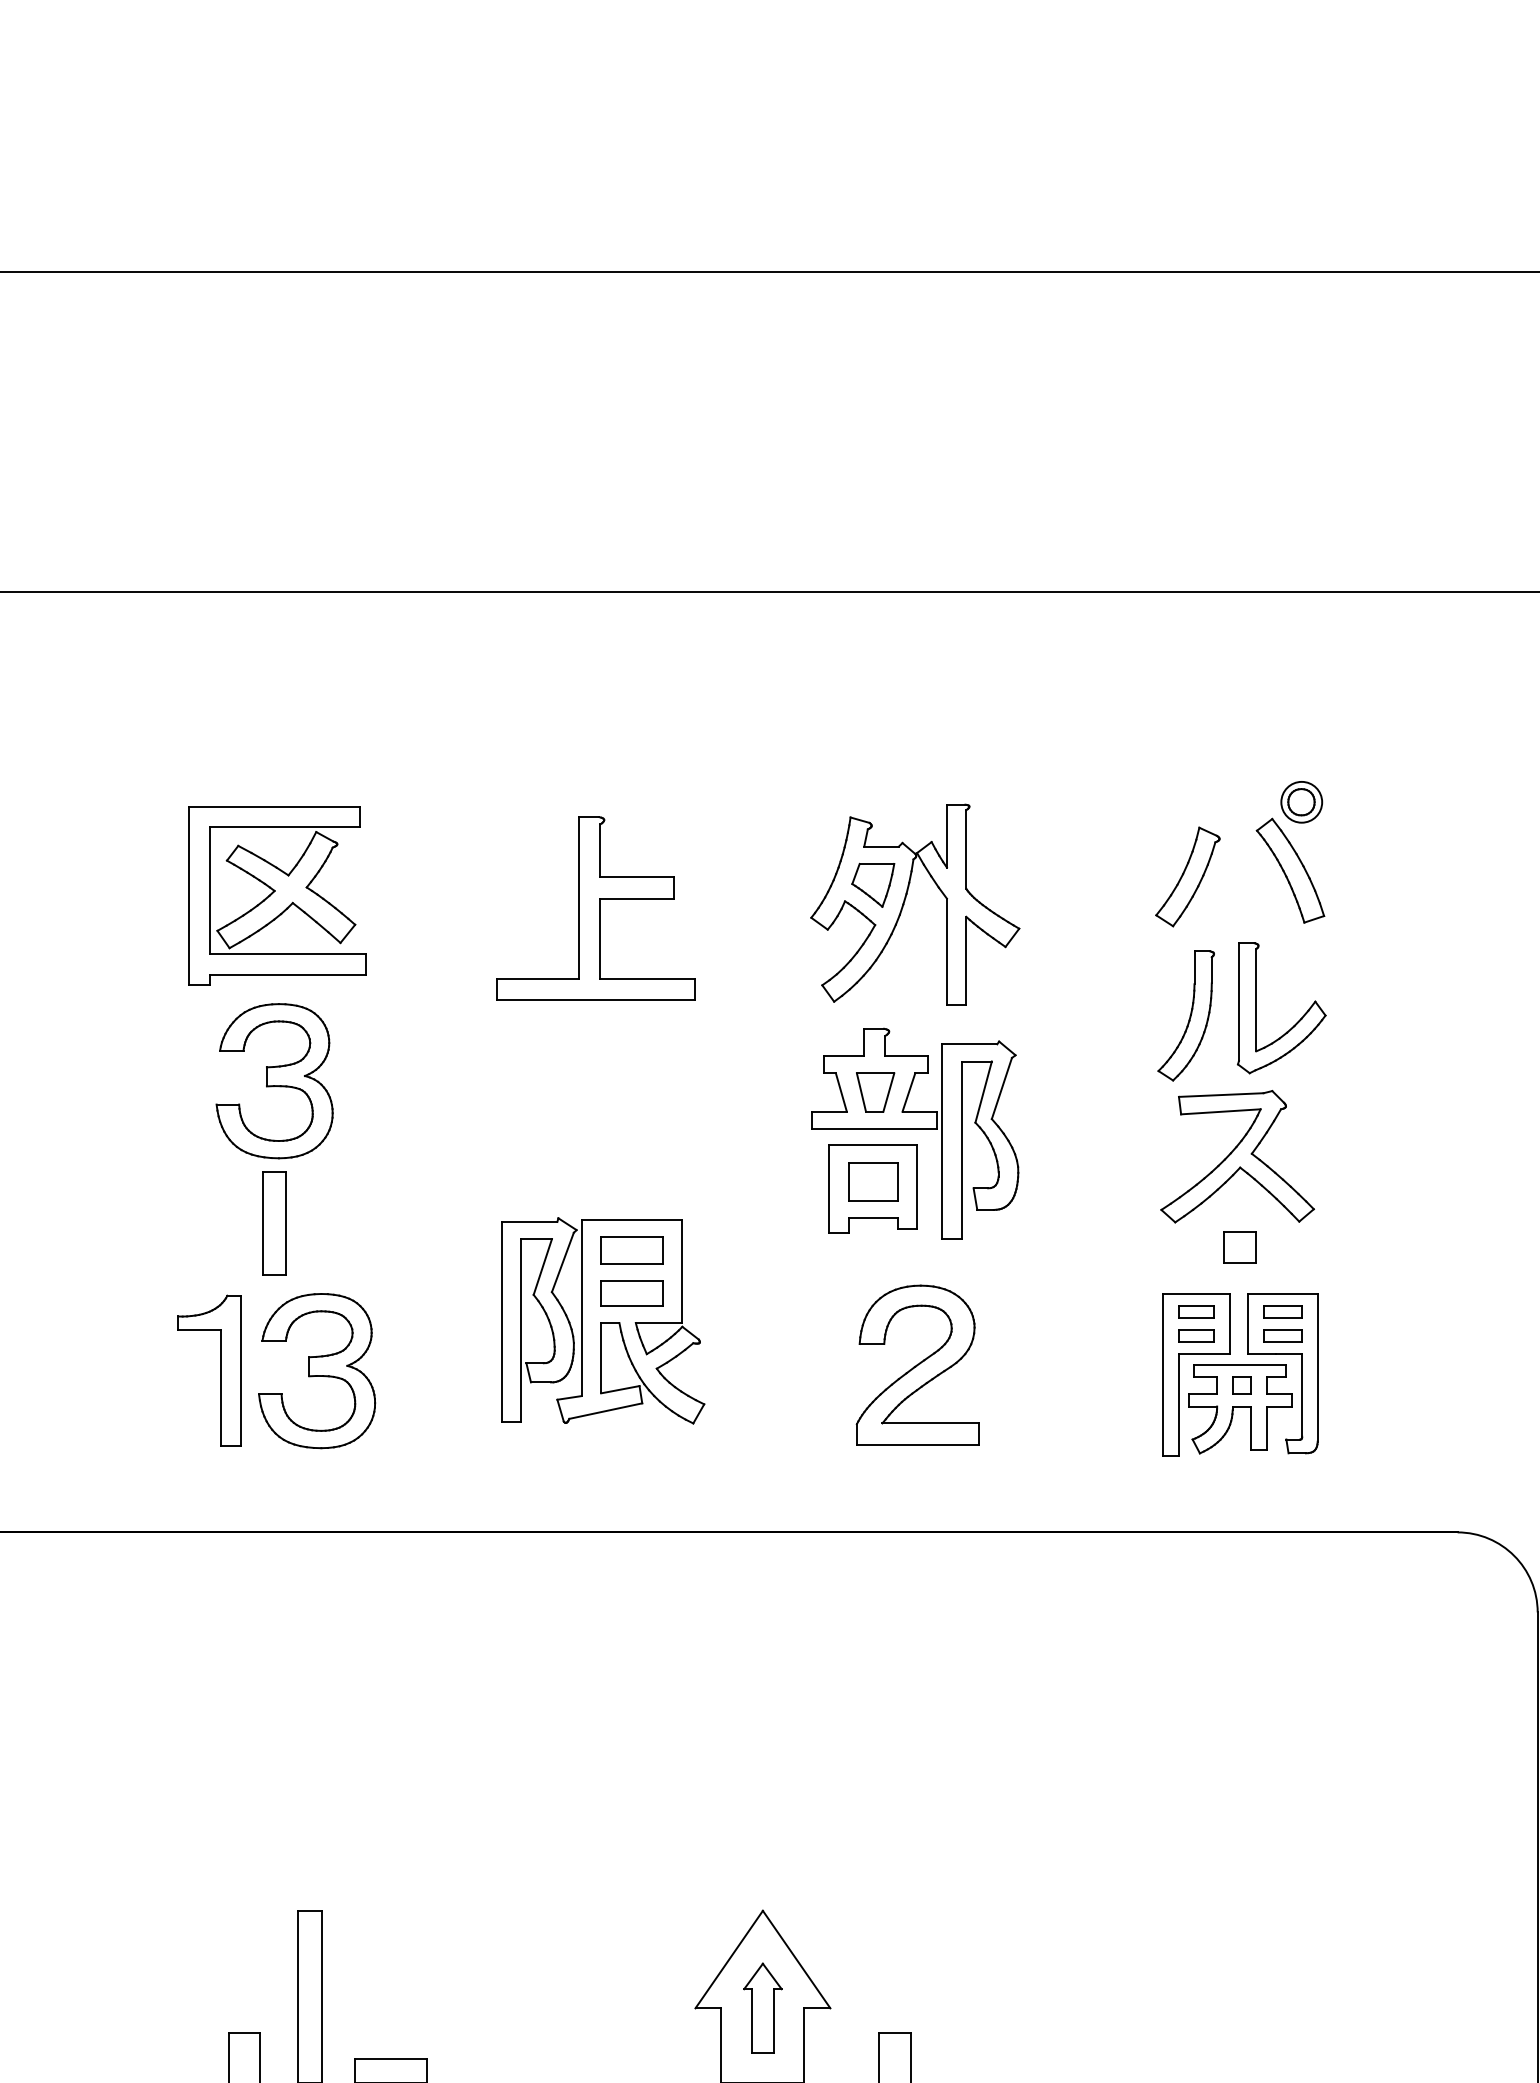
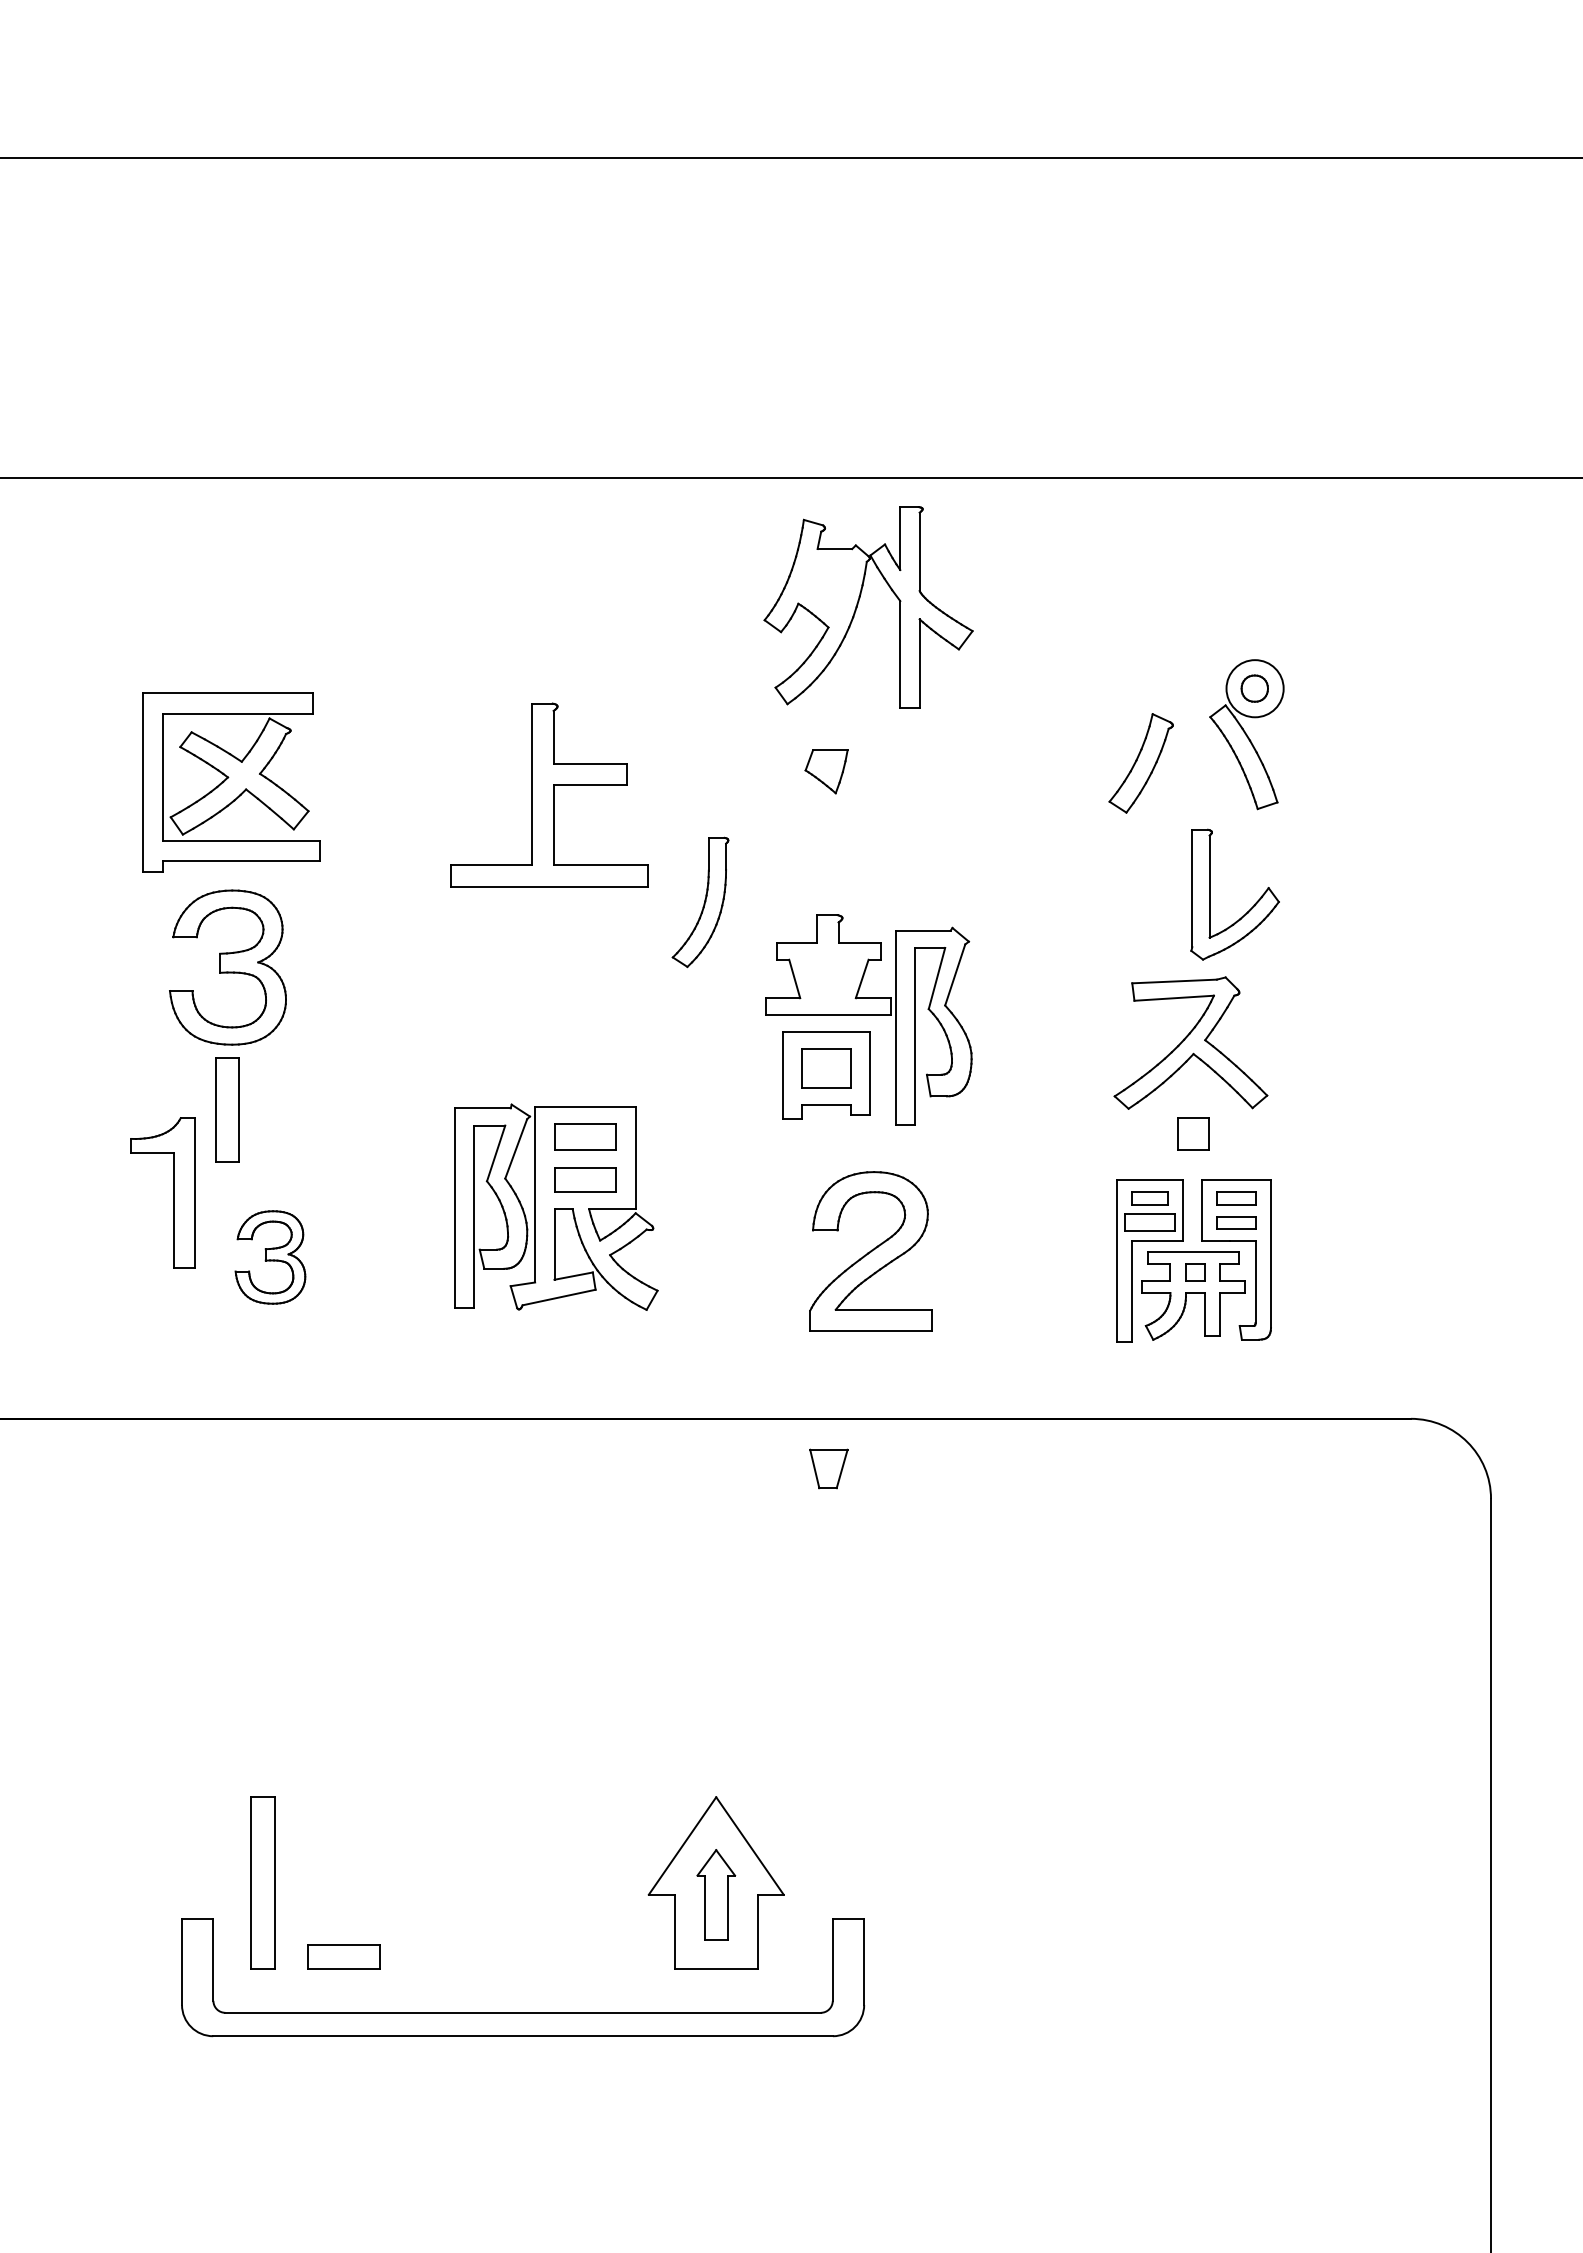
circle: (1301, 802) -> (1254, 688), size x1.4
part: (905, 902) -> (858, 604), moved
part: (1186, 1016) -> (700, 902), moved
part: (875, 1092) -> (828, 1468), moved
part: (1196, 1336) -> (1149, 1222), size x1.4
part: (220, 1370) -> (173, 1192), moved
part: (317, 1371) -> (270, 1257), size x0.6

